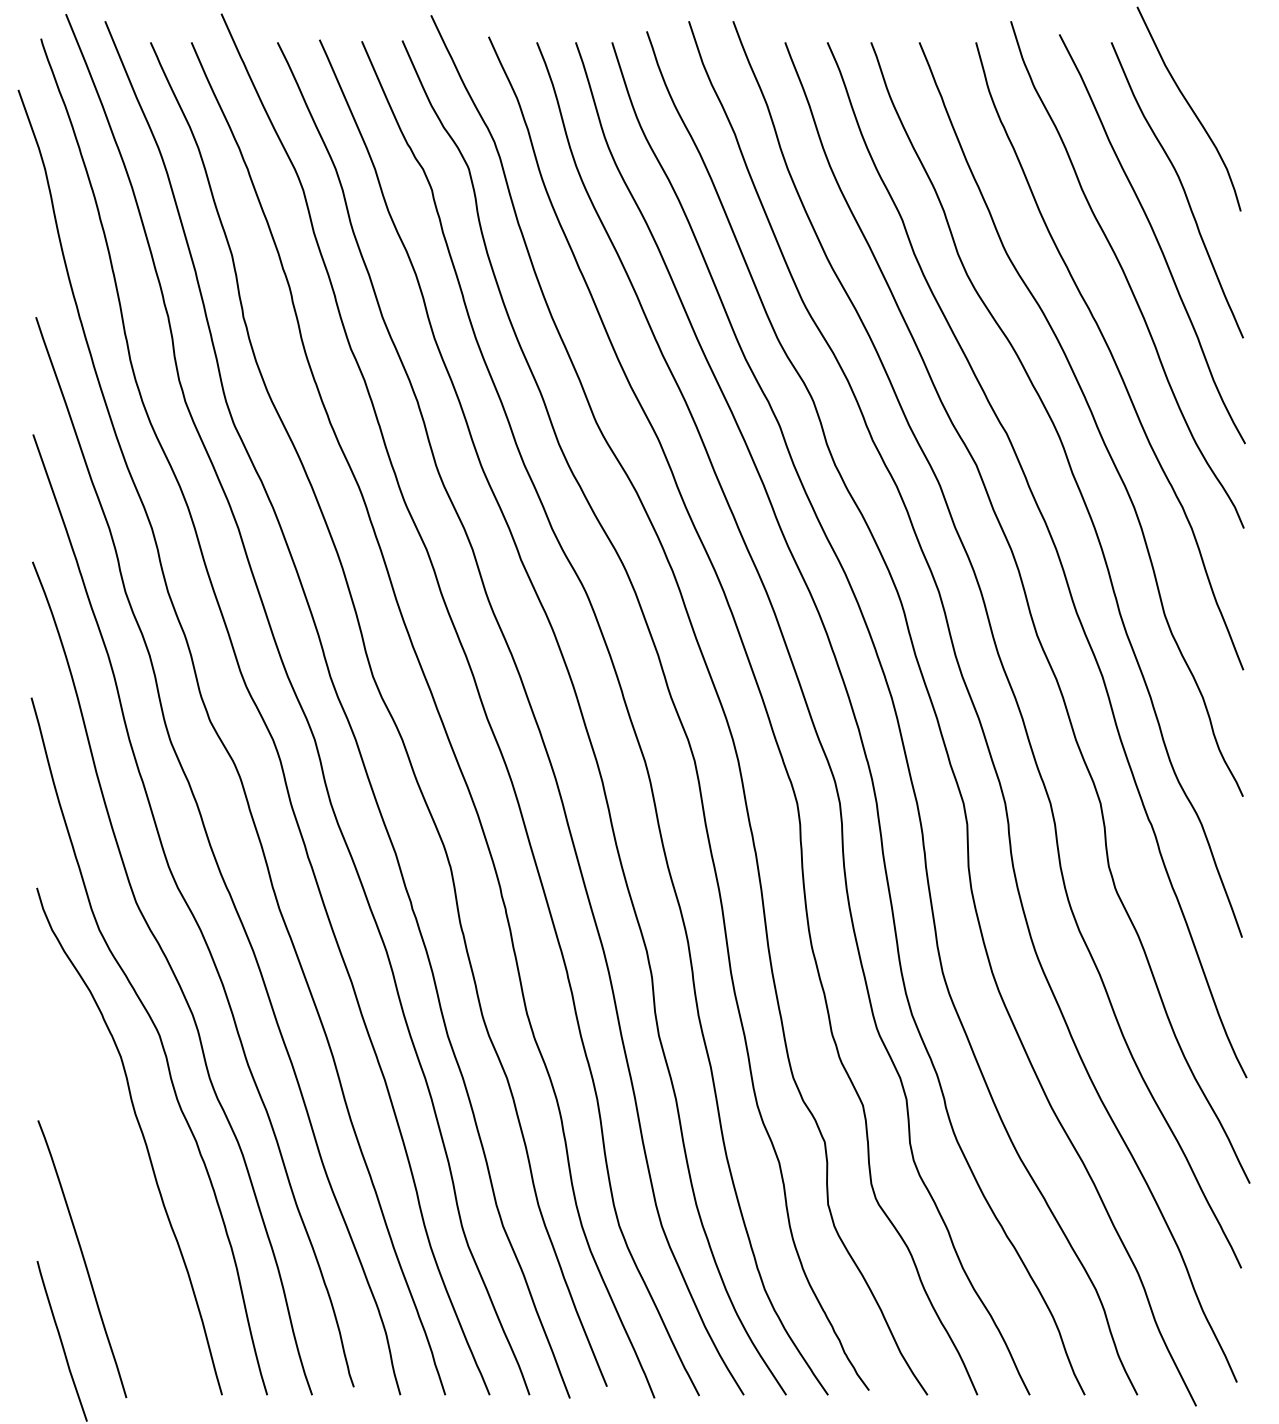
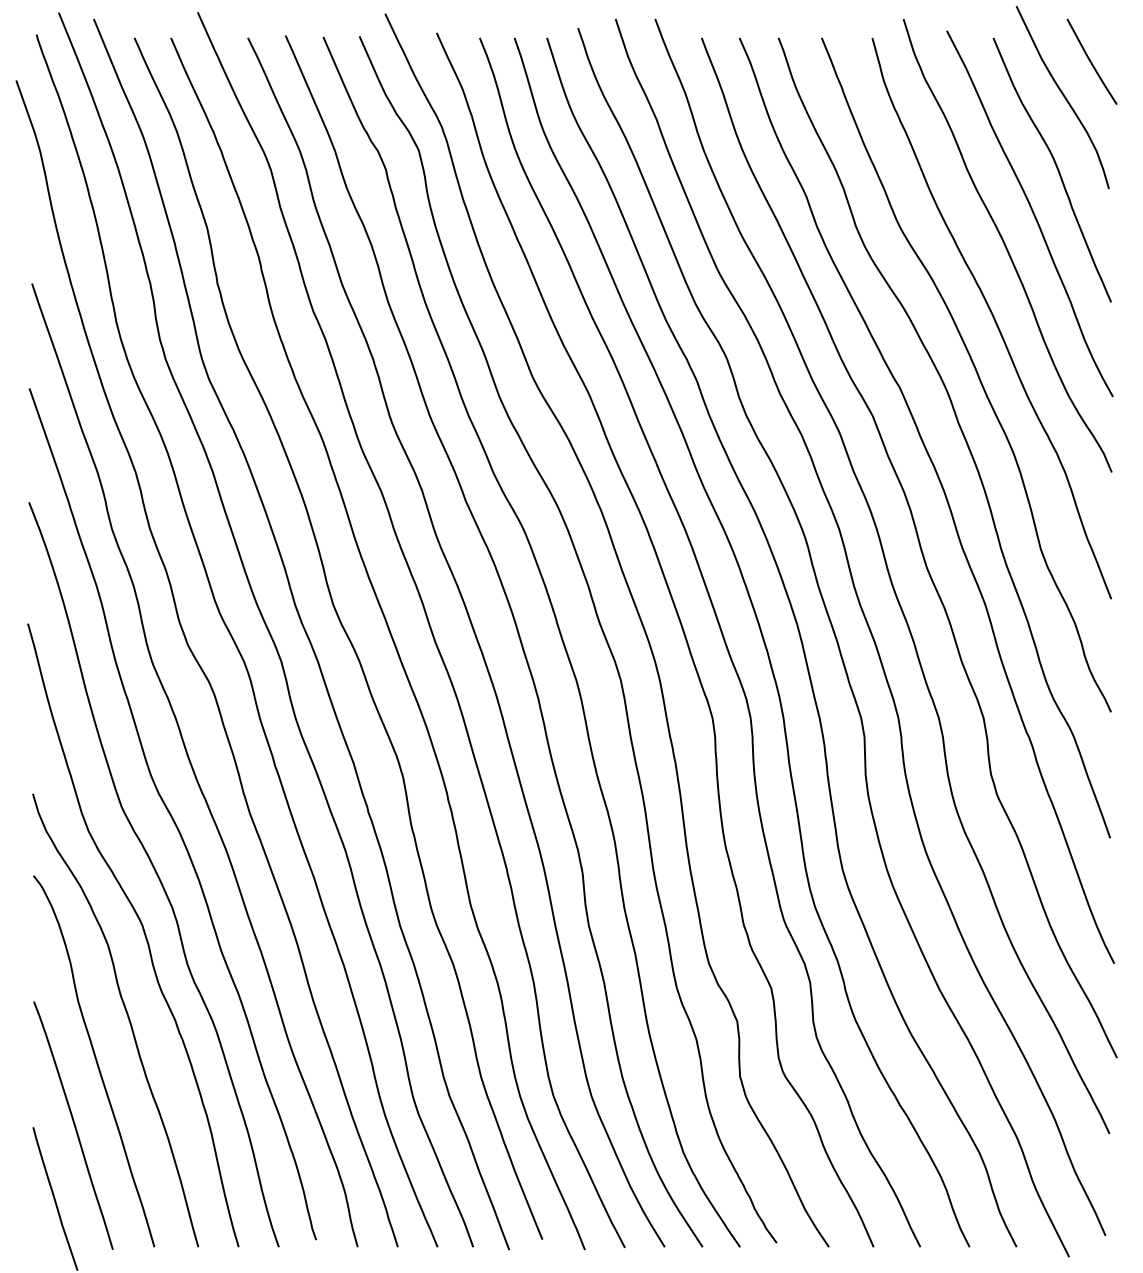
line: (1221, 69) -> (1091, 62), added
curve: (107, 1187) -> (95, 1061), added

